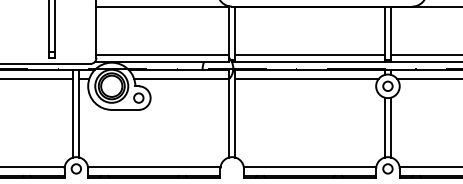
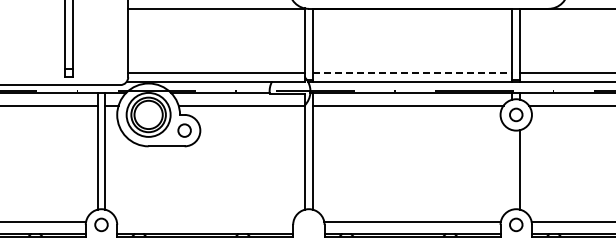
line: (310, 55) -> (412, 73), solid -> dashed
line: (385, 127) -> (512, 169), removed
line: (153, 166) -> (204, 221), removed

